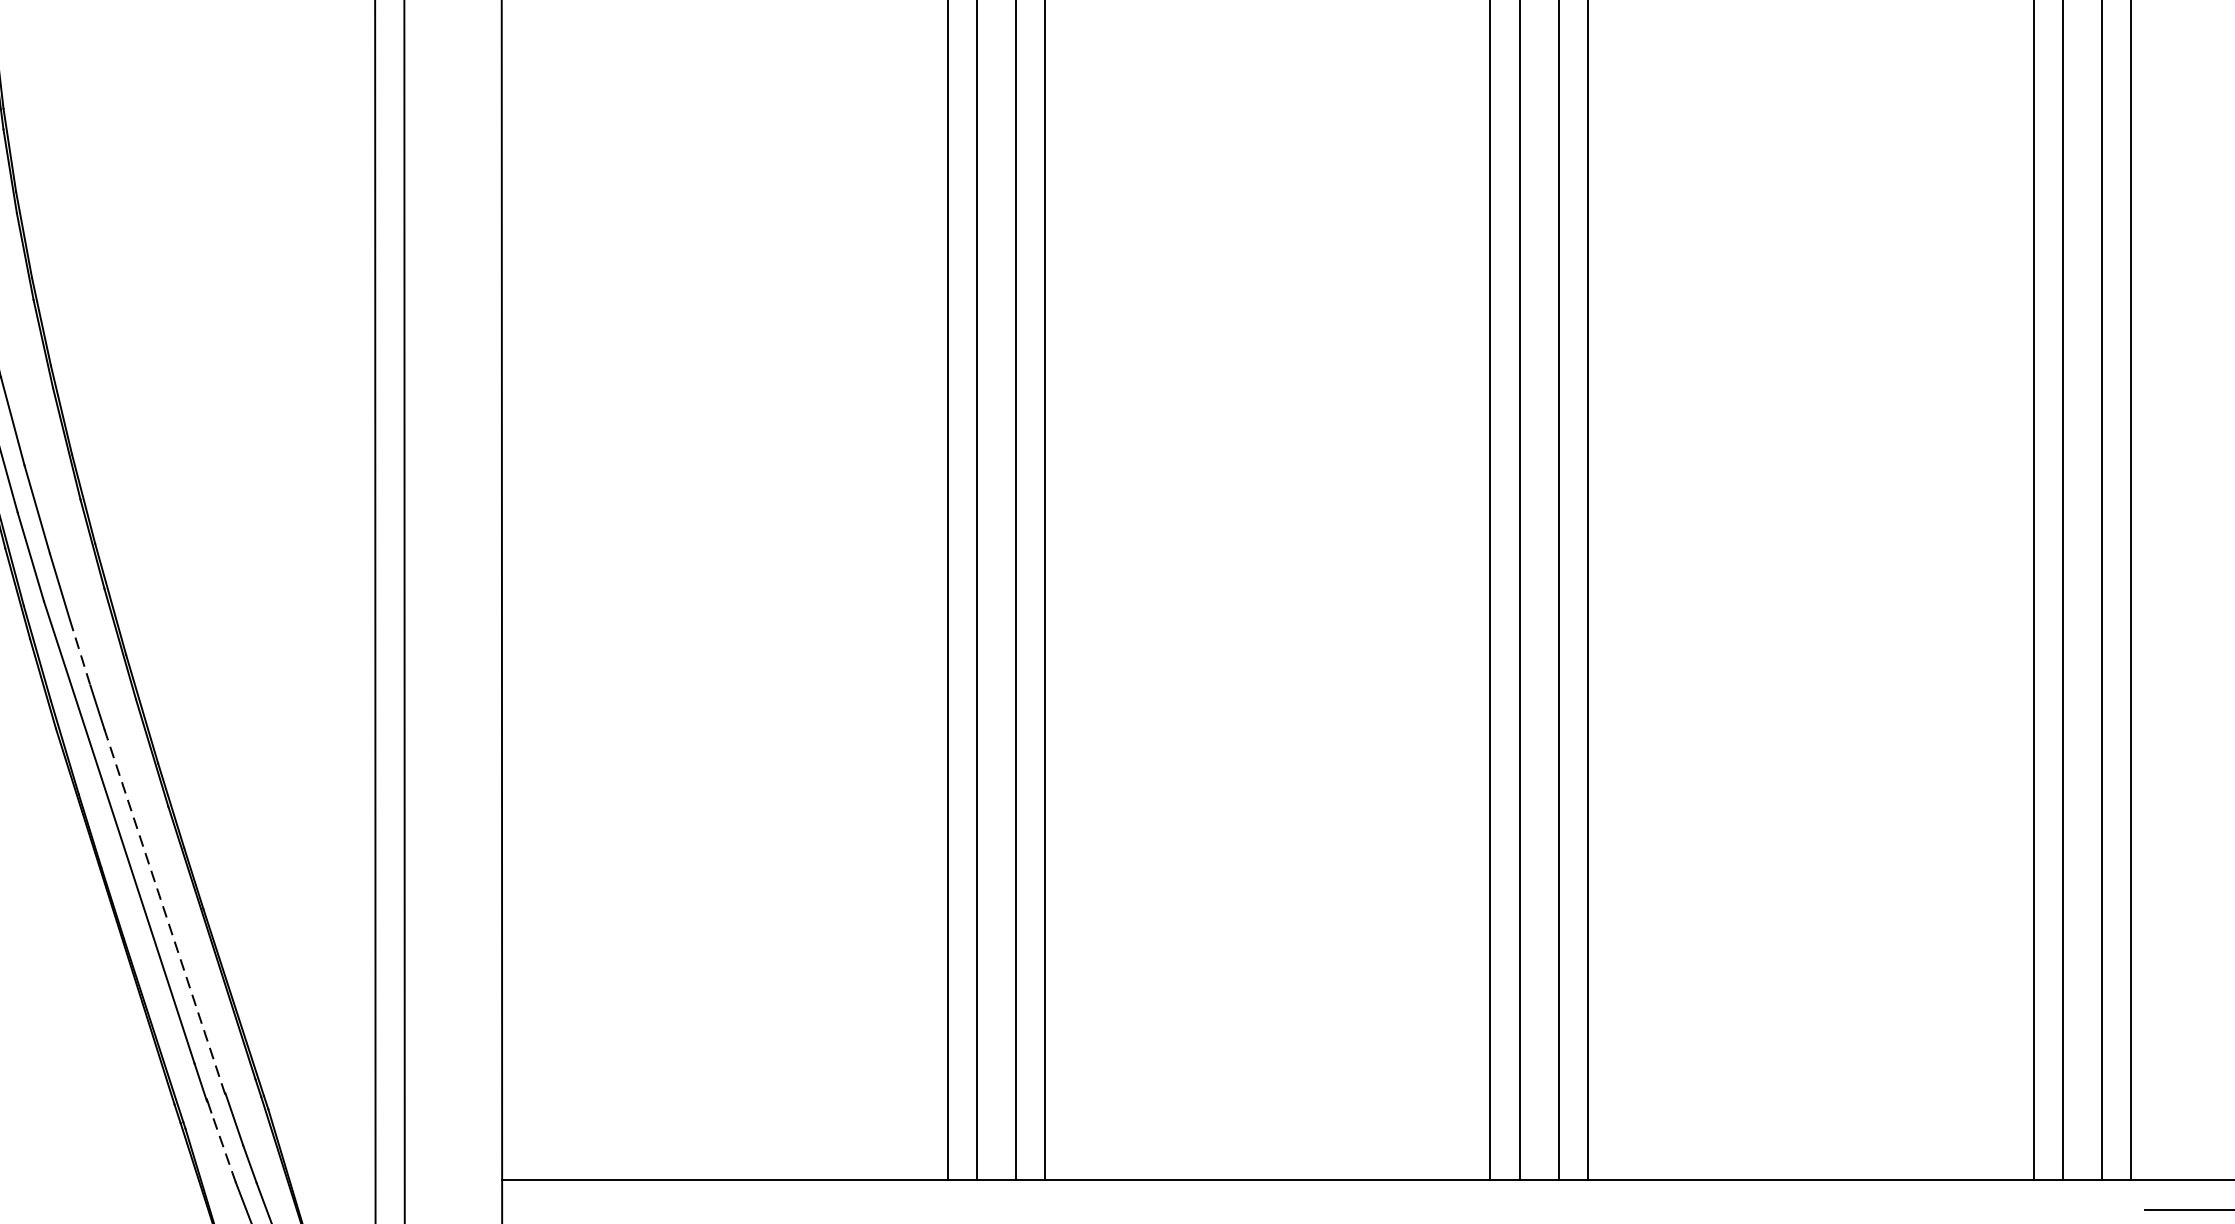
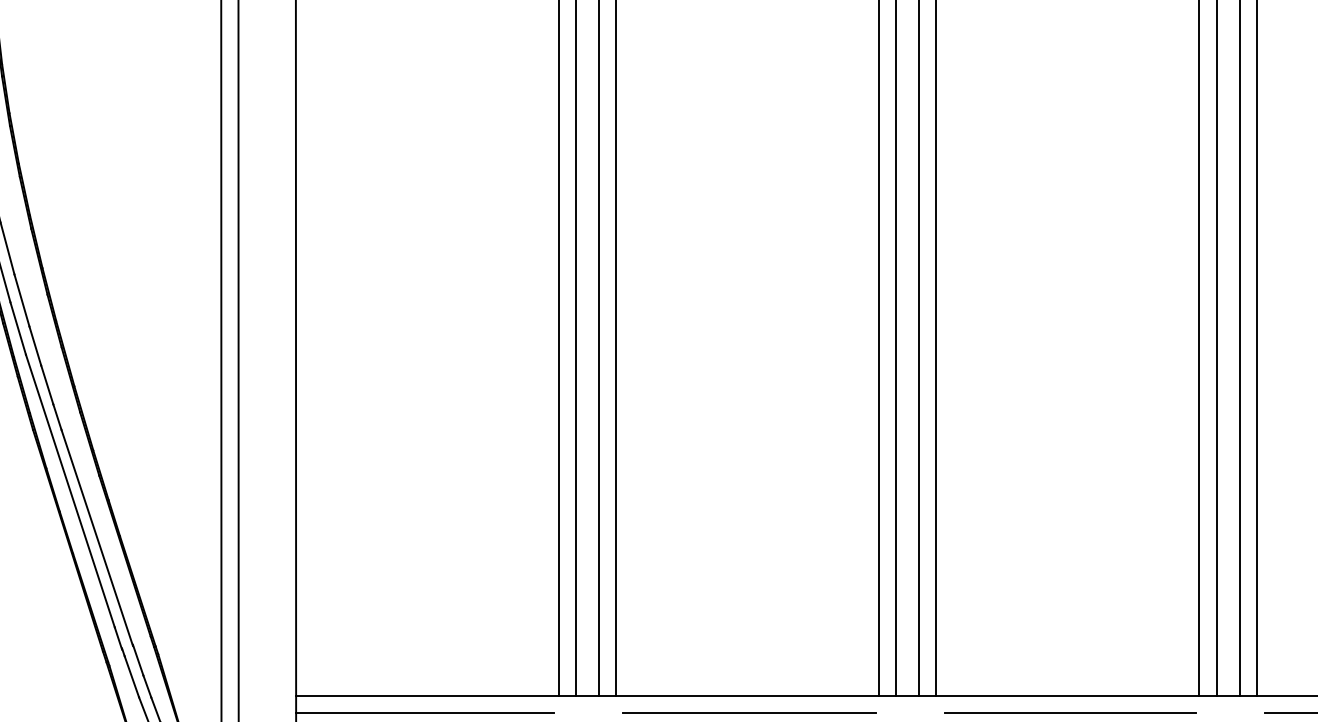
line: (80, 653) -> (47, 385), dashed -> solid
line: (165, 911) -> (97, 537), dashed -> solid
line: (222, 1147) -> (131, 676), dashed -> solid
line: (719, 1209) -> (424, 713), added
line: (1269, 1209) -> (748, 713), added
line: (1815, 1209) -> (1070, 713), added

